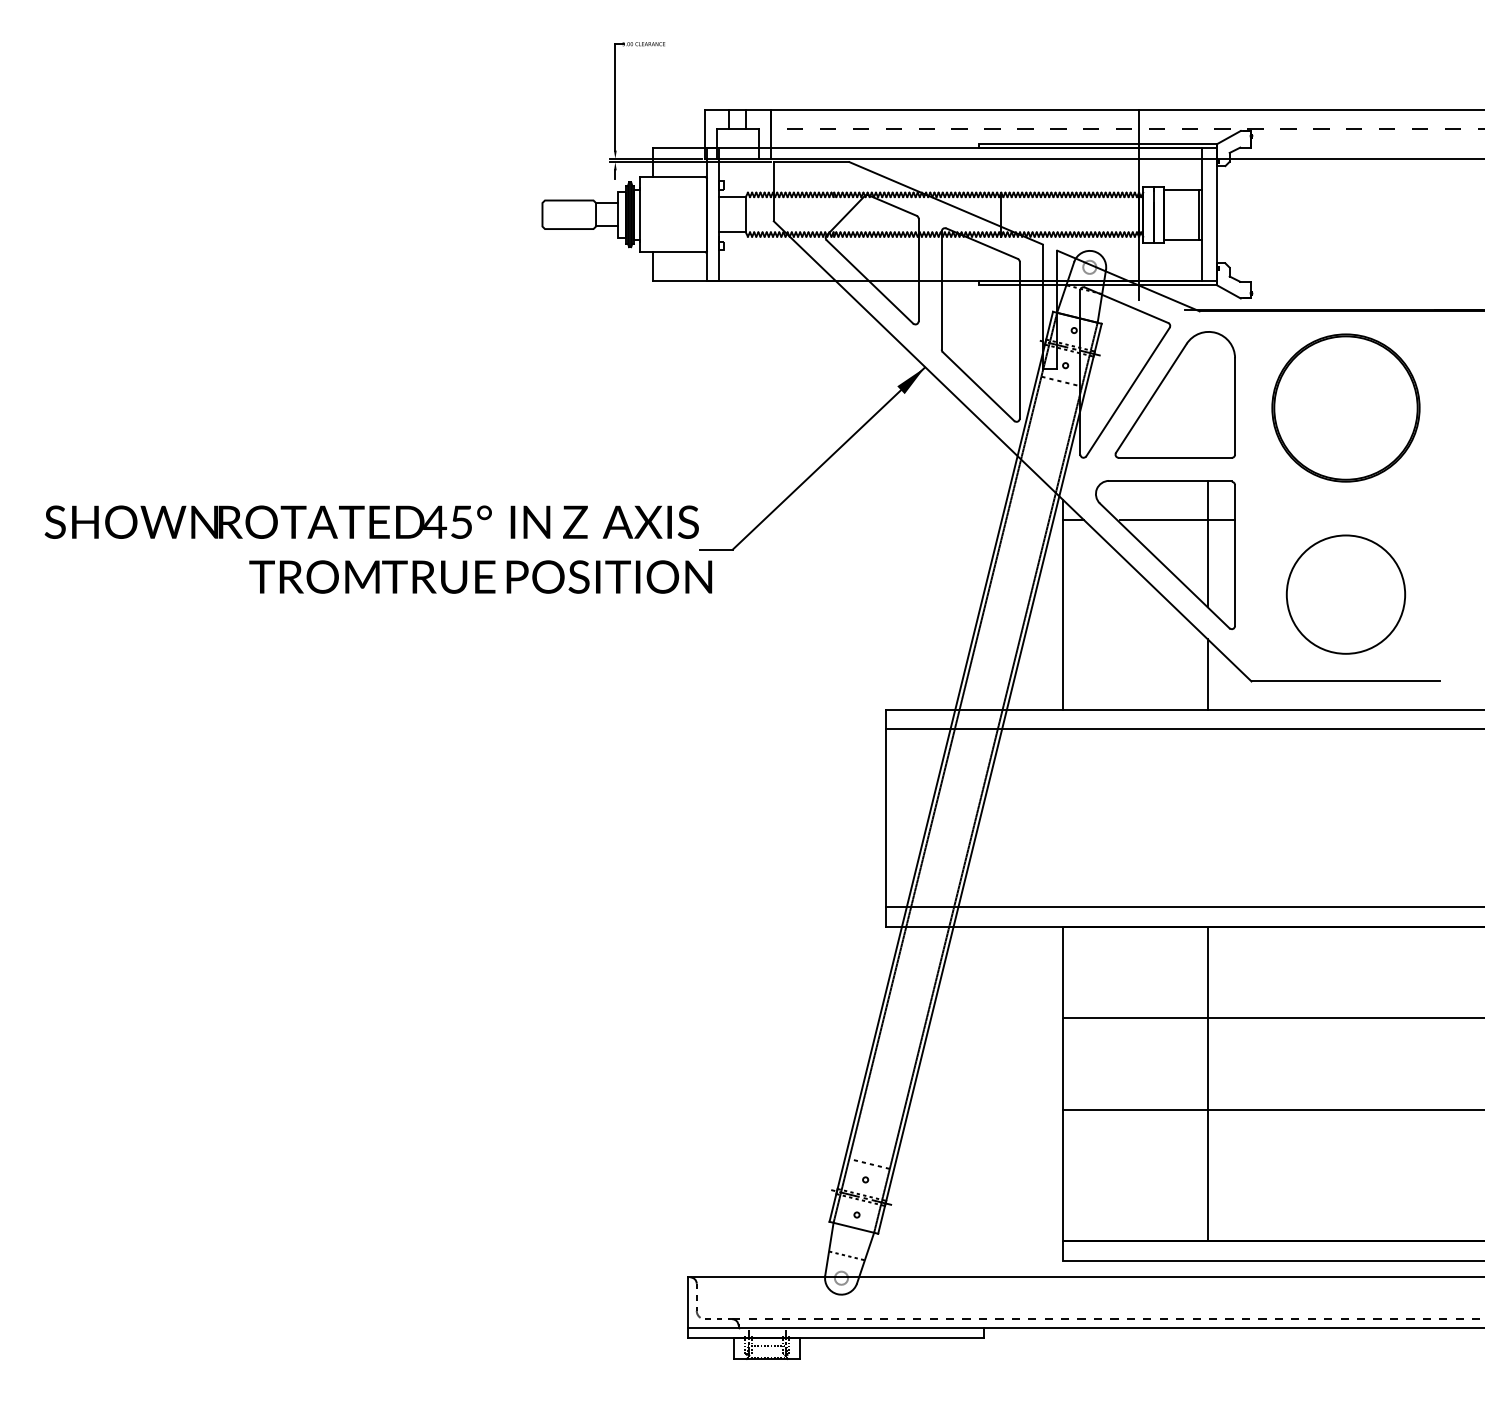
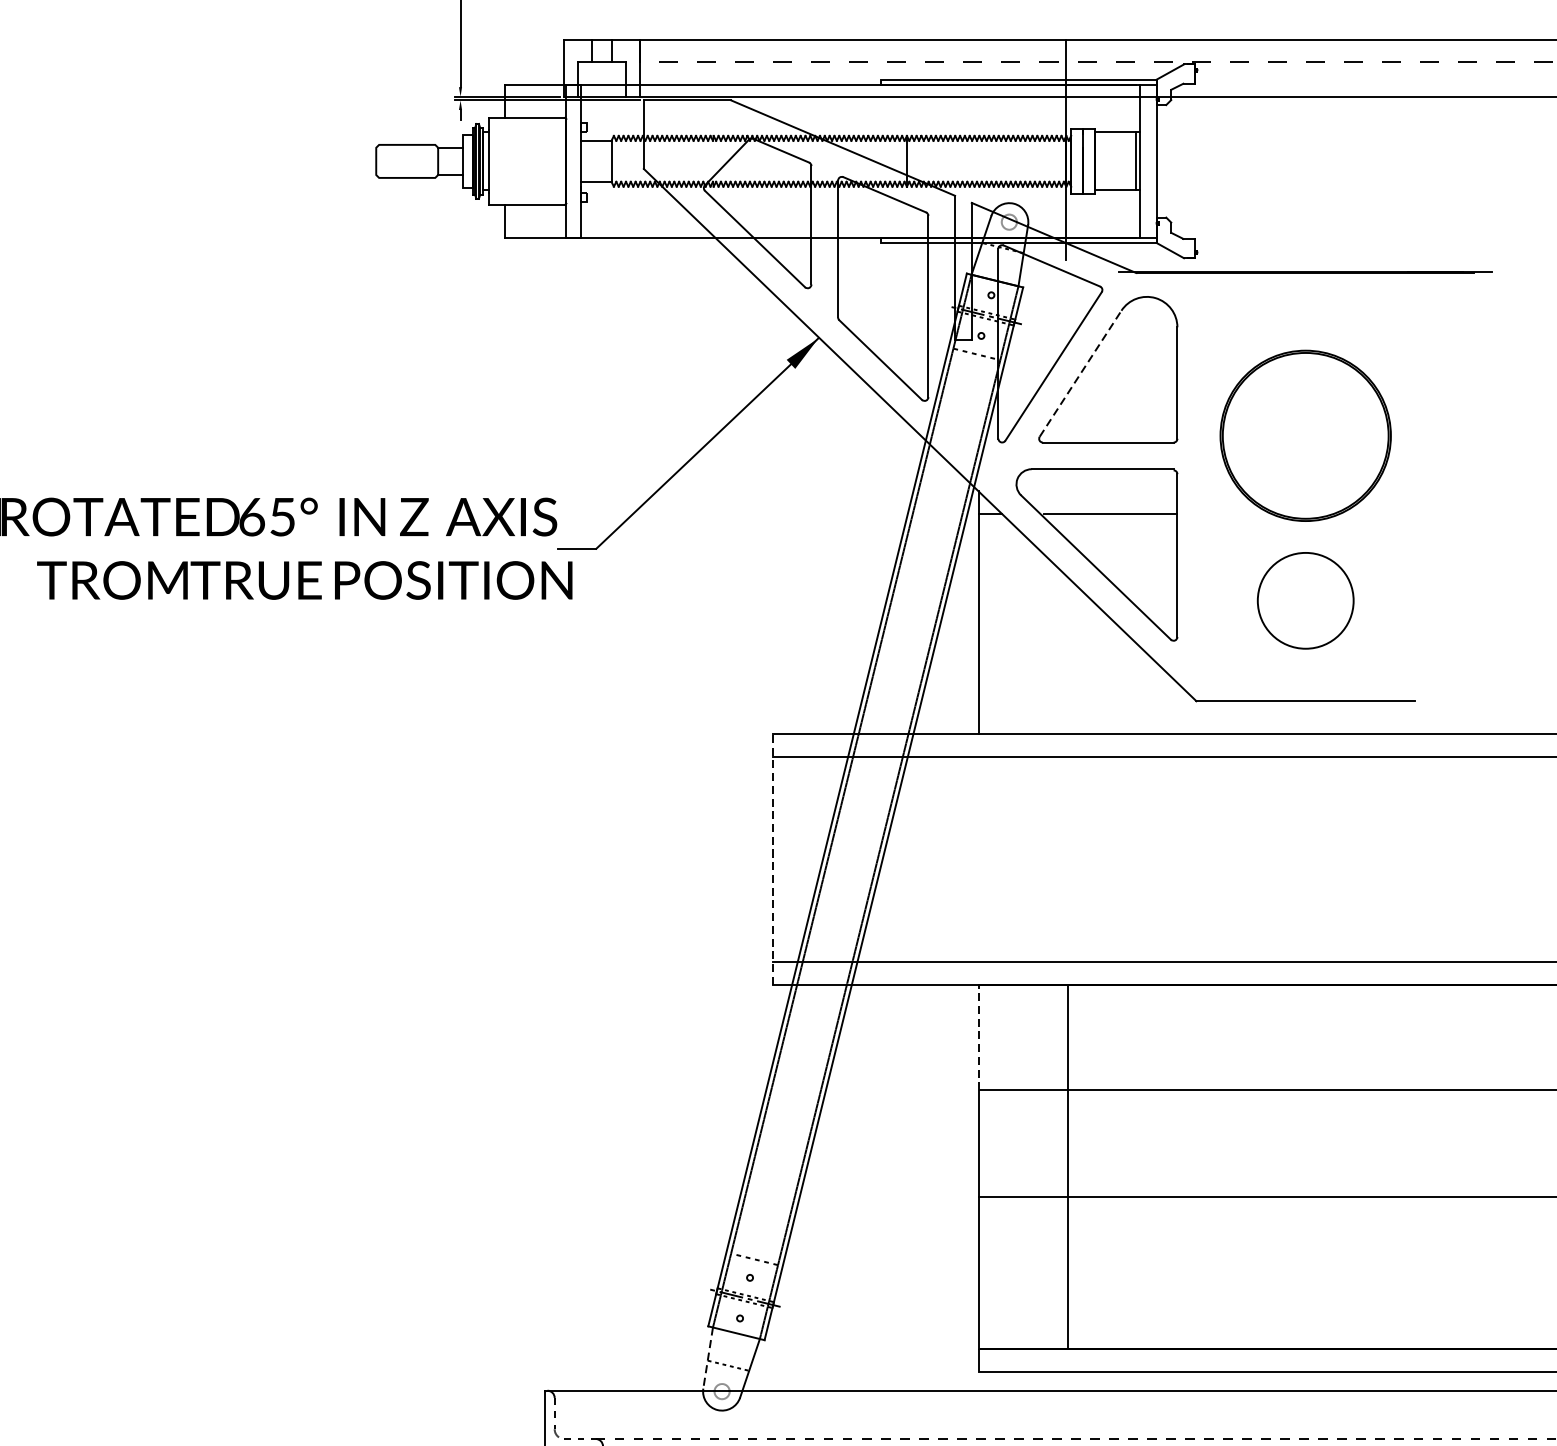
line: (1151, 398) -> (1080, 373), solid -> dashed
part: (1345, 407) -> (1305, 435), moved
text: (435, 522) -> (252, 517), 45° -> 65°
line: (1207, 543) -> (1145, 541), removed
circle: (1345, 594) -> (1305, 600), size x0.7
line: (1207, 674) -> (1145, 693), removed
line: (885, 818) -> (773, 859), solid -> dashed
line: (1063, 972) -> (978, 1037), solid -> dashed
line: (1207, 1083) -> (1068, 1166), moved
line: (829, 1249) -> (708, 1358), solid -> dashed

